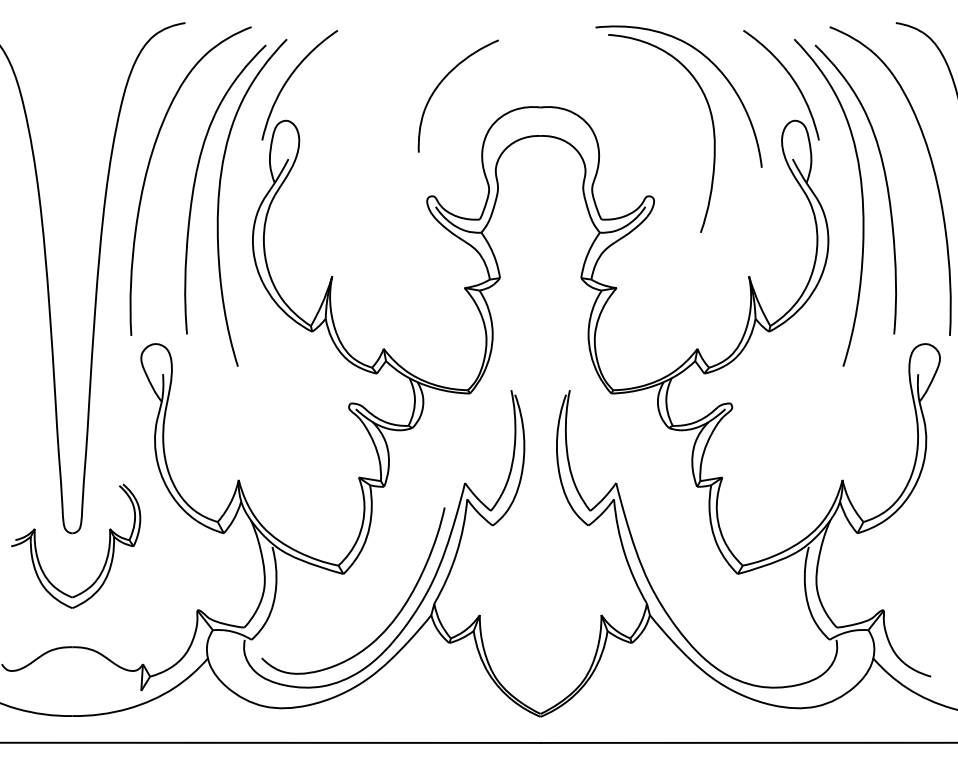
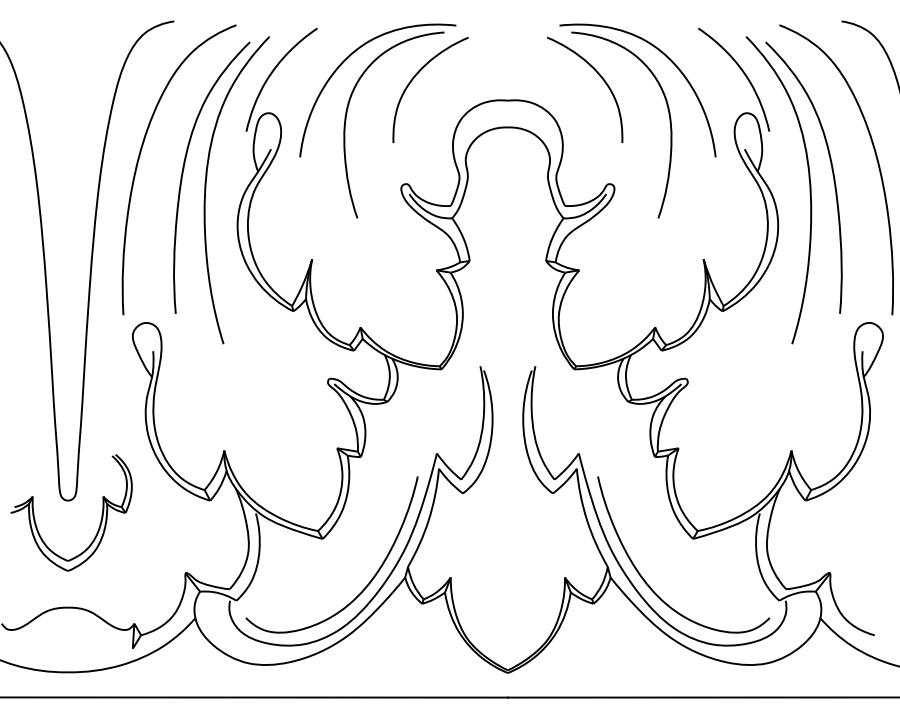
curve: (640, 84) -> (601, 79), added
part: (369, 123) -> (347, 115), added
curve: (687, 618) -> (645, 580), added

